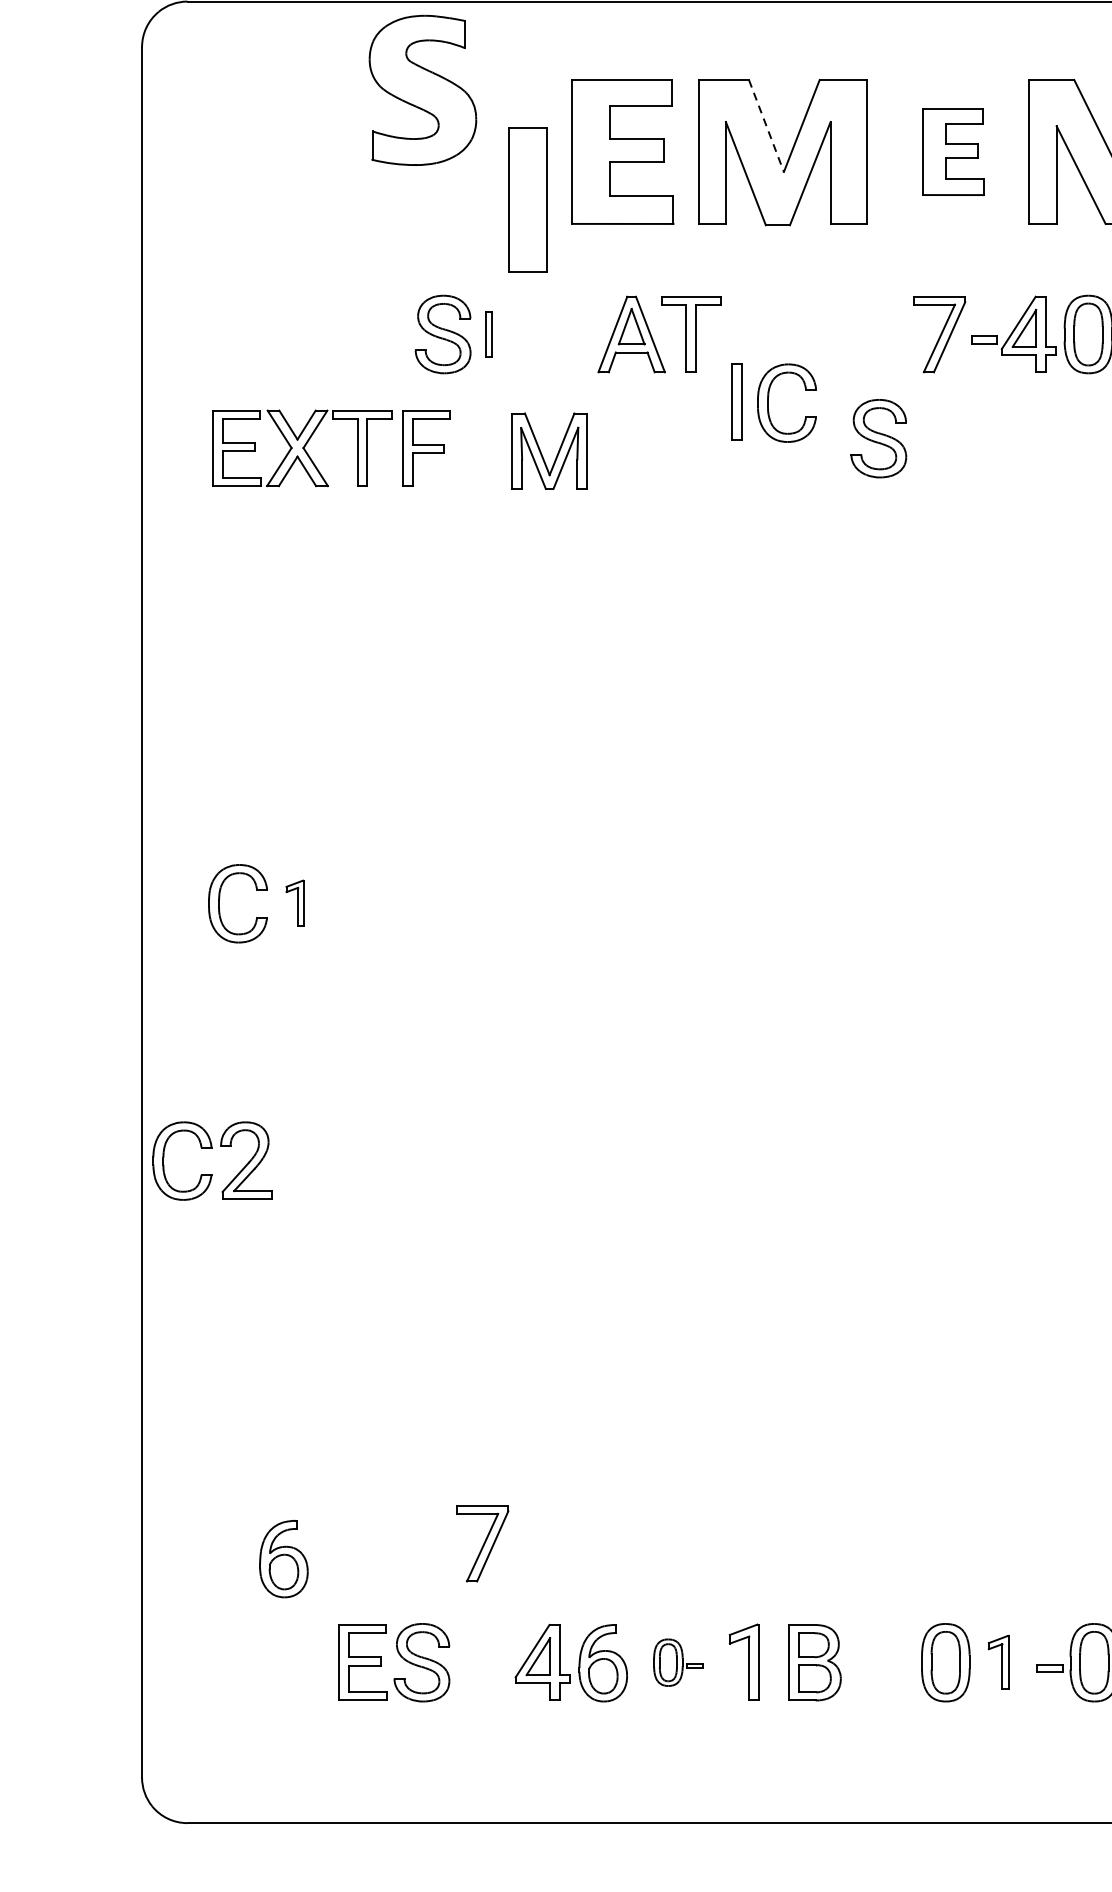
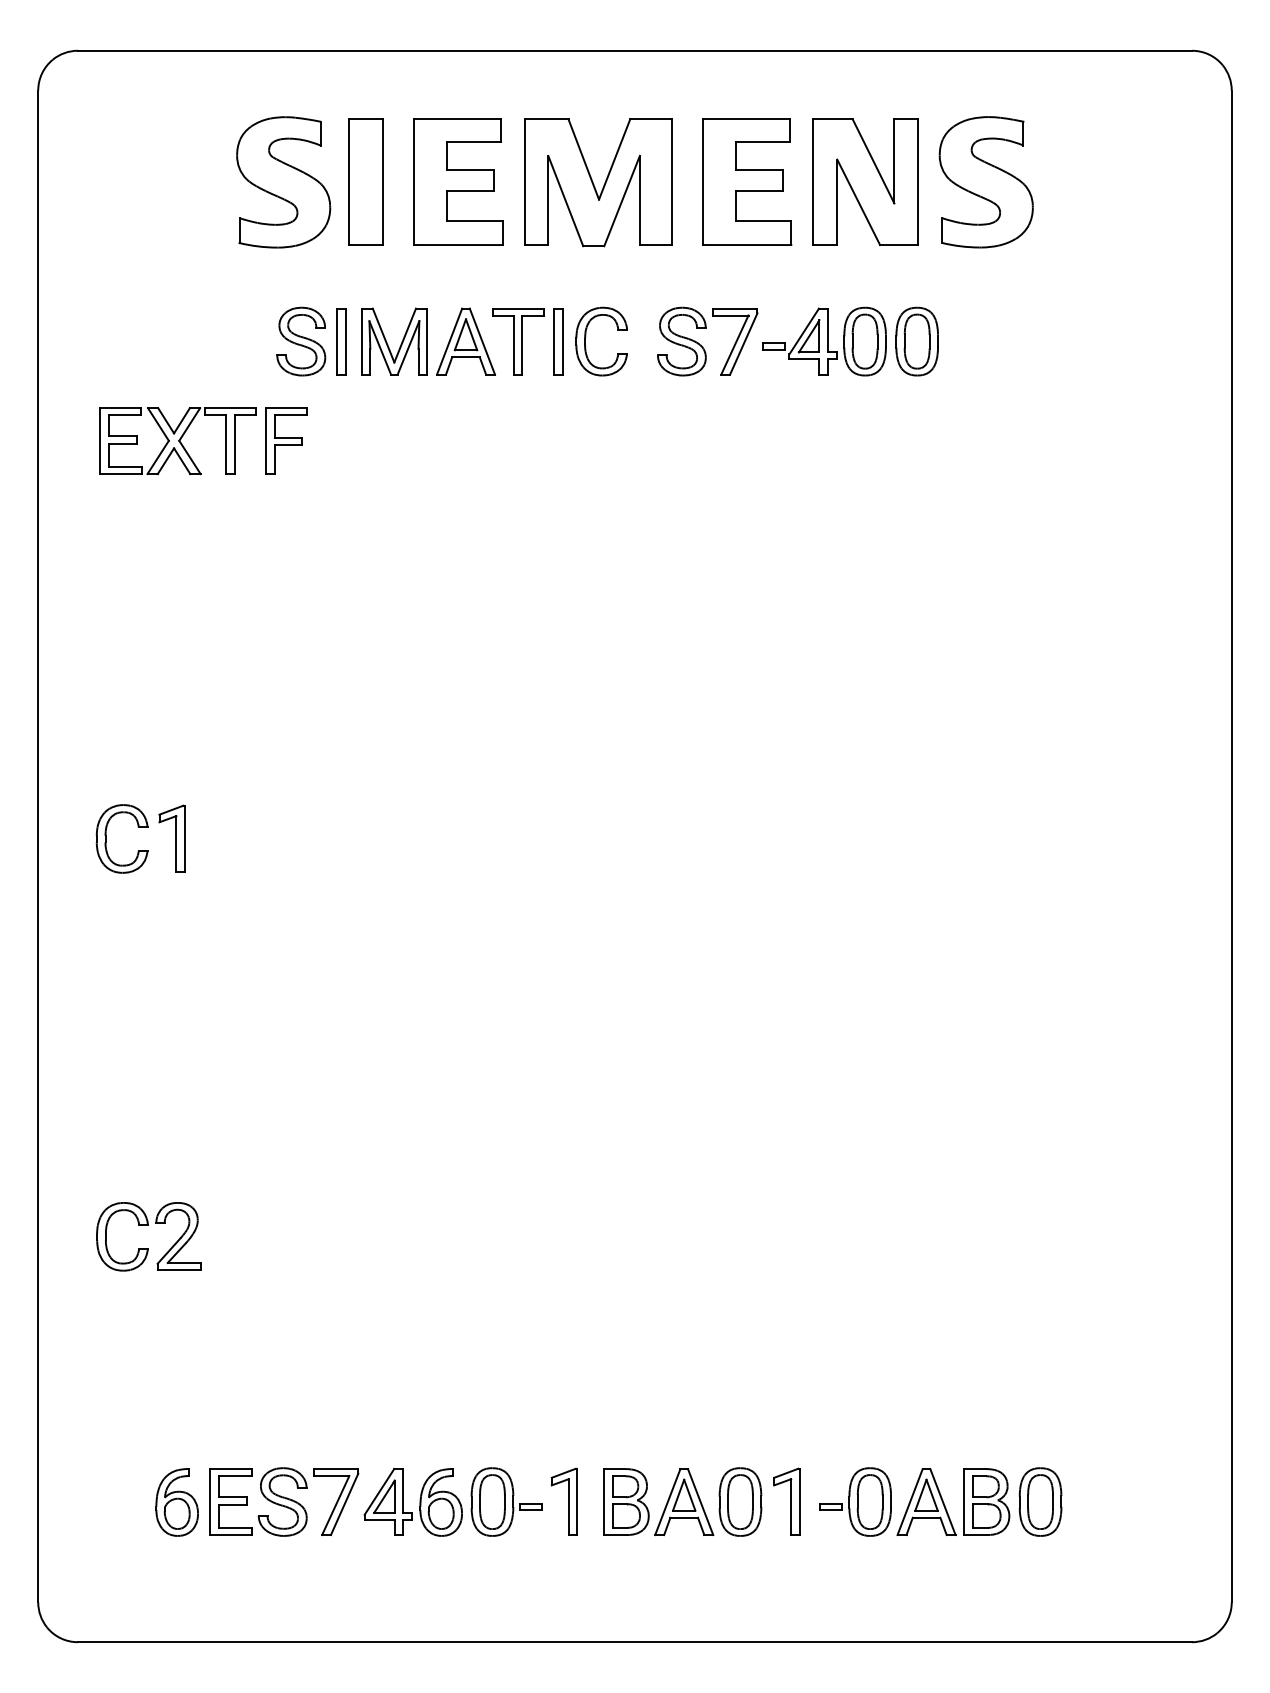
part: (422, 90) -> (283, 182), moved
line: (766, 126) -> (583, 159), dashed -> solid
part: (953, 151) -> (747, 181), size x1.67
part: (526, 199) -> (365, 181), moved
part: (489, 334) -> (341, 341), size x1.67
part: (769, 398) -> (586, 337), moved
part: (737, 401) -> (558, 341), moved
part: (878, 438) -> (681, 341), moved
part: (542, 454) -> (388, 344), moved
part: (294, 903) -> (171, 838), size x1.67
part: (212, 1148) -> (148, 1225), moved
part: (483, 1544) -> (336, 1502), moved
part: (283, 1559) -> (176, 1502), moved
part: (678, 1662) -> (506, 1501), size x1.67
part: (881, 1662) -> (684, 1501), added
part: (998, 1662) -> (786, 1501), size x1.43

